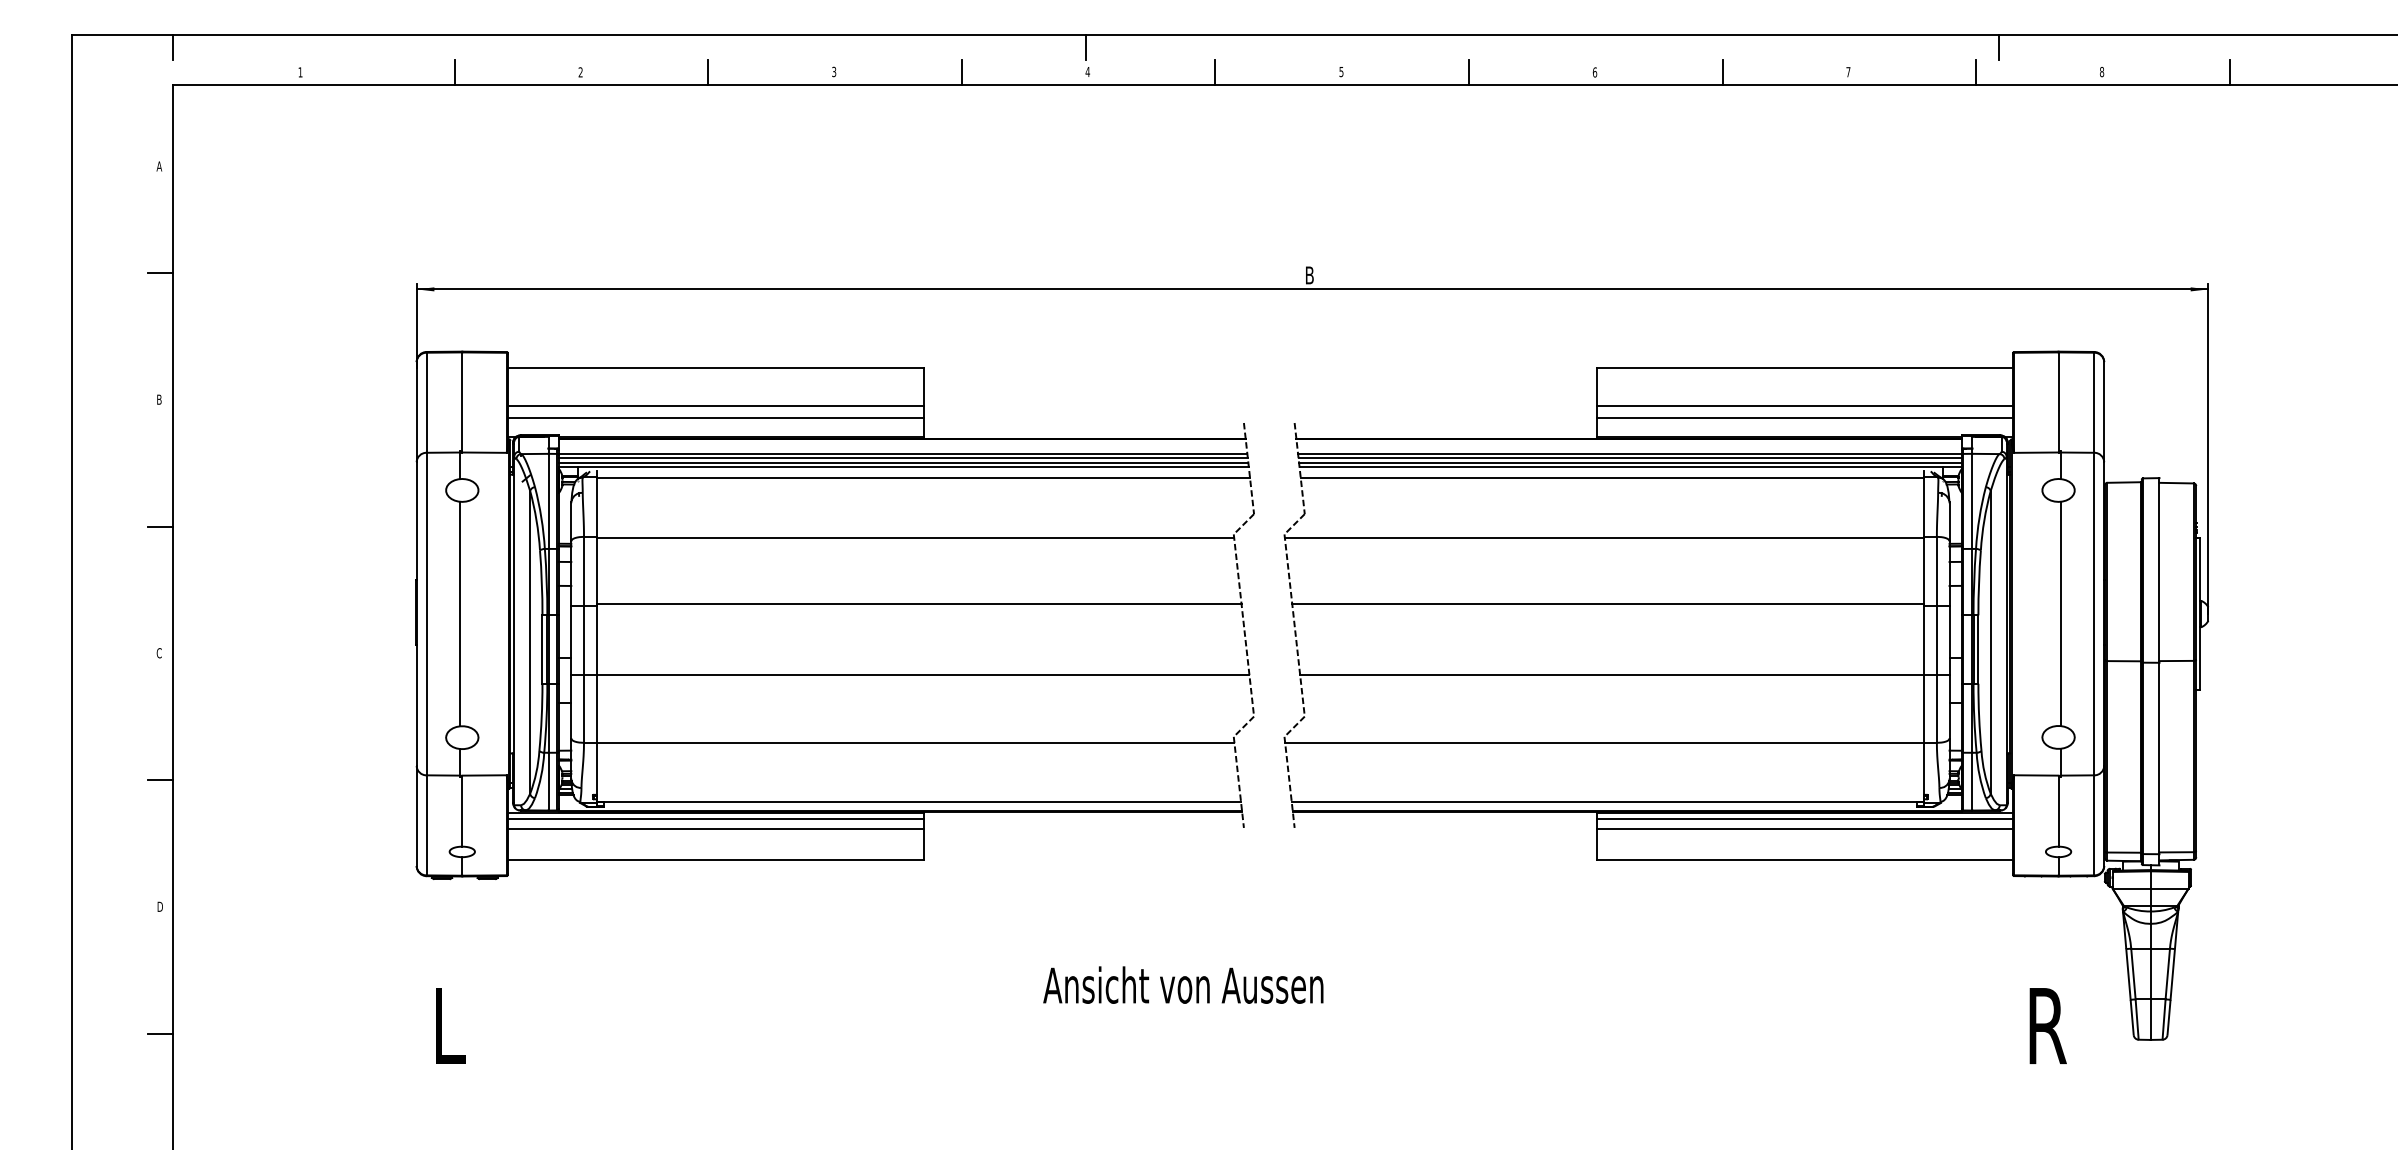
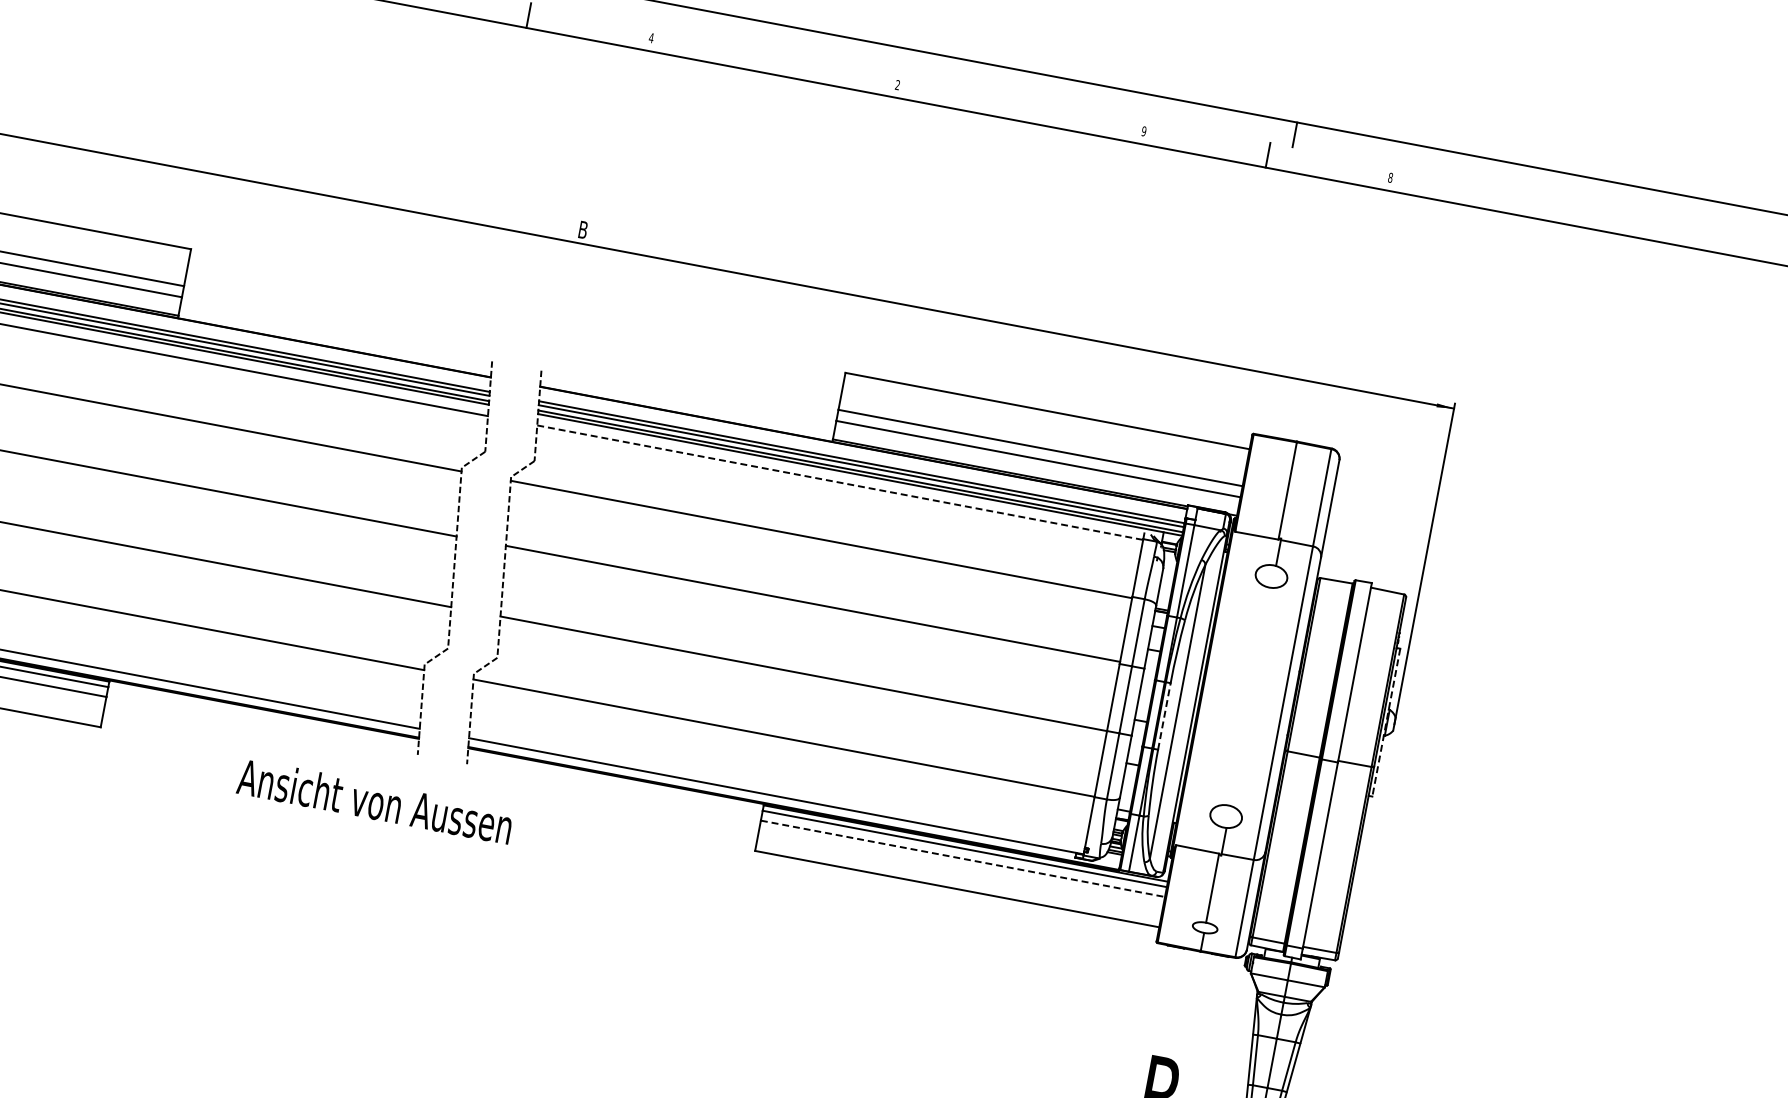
text: (1341, 72) -> (651, 38), 5 -> 4
line: (1468, 72) -> (774, 61), removed
text: (1594, 72) -> (897, 85), 6 -> 2
line: (1722, 72) -> (1021, 108), removed
text: (1848, 72) -> (1144, 131), 7 -> 9
line: (2229, 72) -> (1514, 201), removed
line: (1612, 478) -> (840, 482), solid -> dashed
line: (2061, 613) -> (1251, 696), removed
line: (2200, 614) -> (1386, 723), solid -> dashed
line: (1978, 649) -> (1164, 716), solid -> dashed
line: (1805, 828) -> (963, 858), solid -> dashed
text: (1183, 984) -> (375, 800), moved

